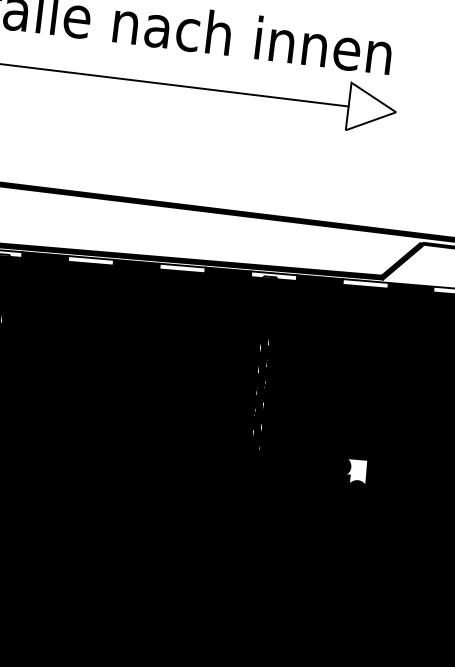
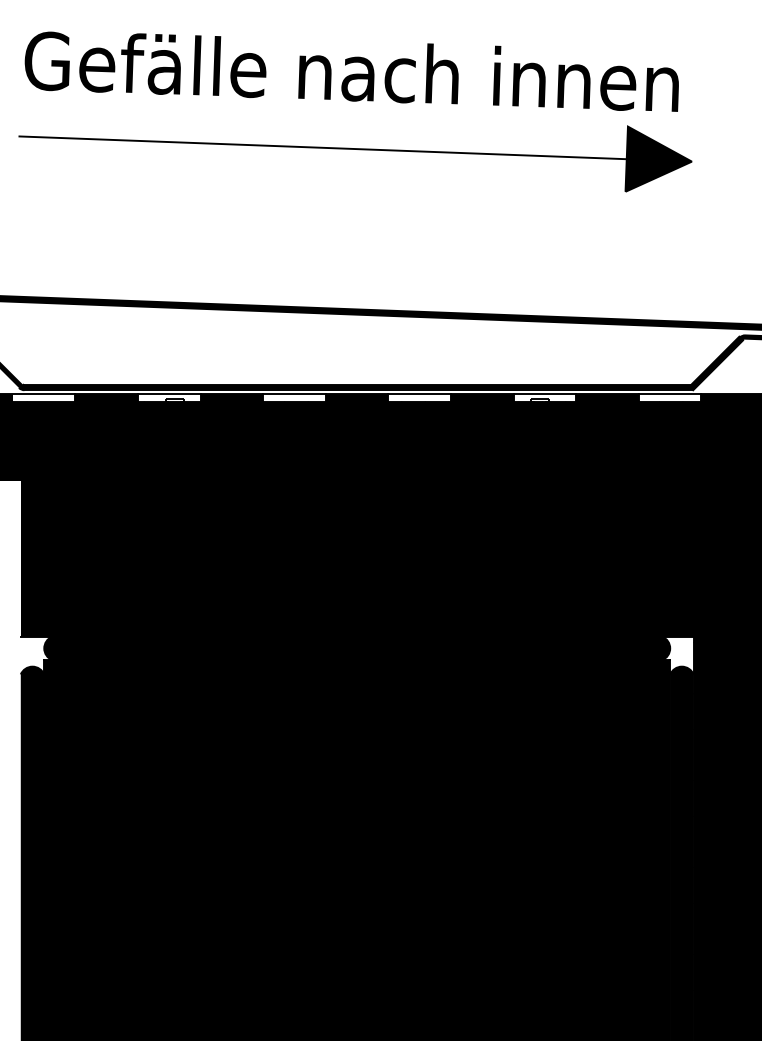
fill: (371, 107) -> (658, 158), added

